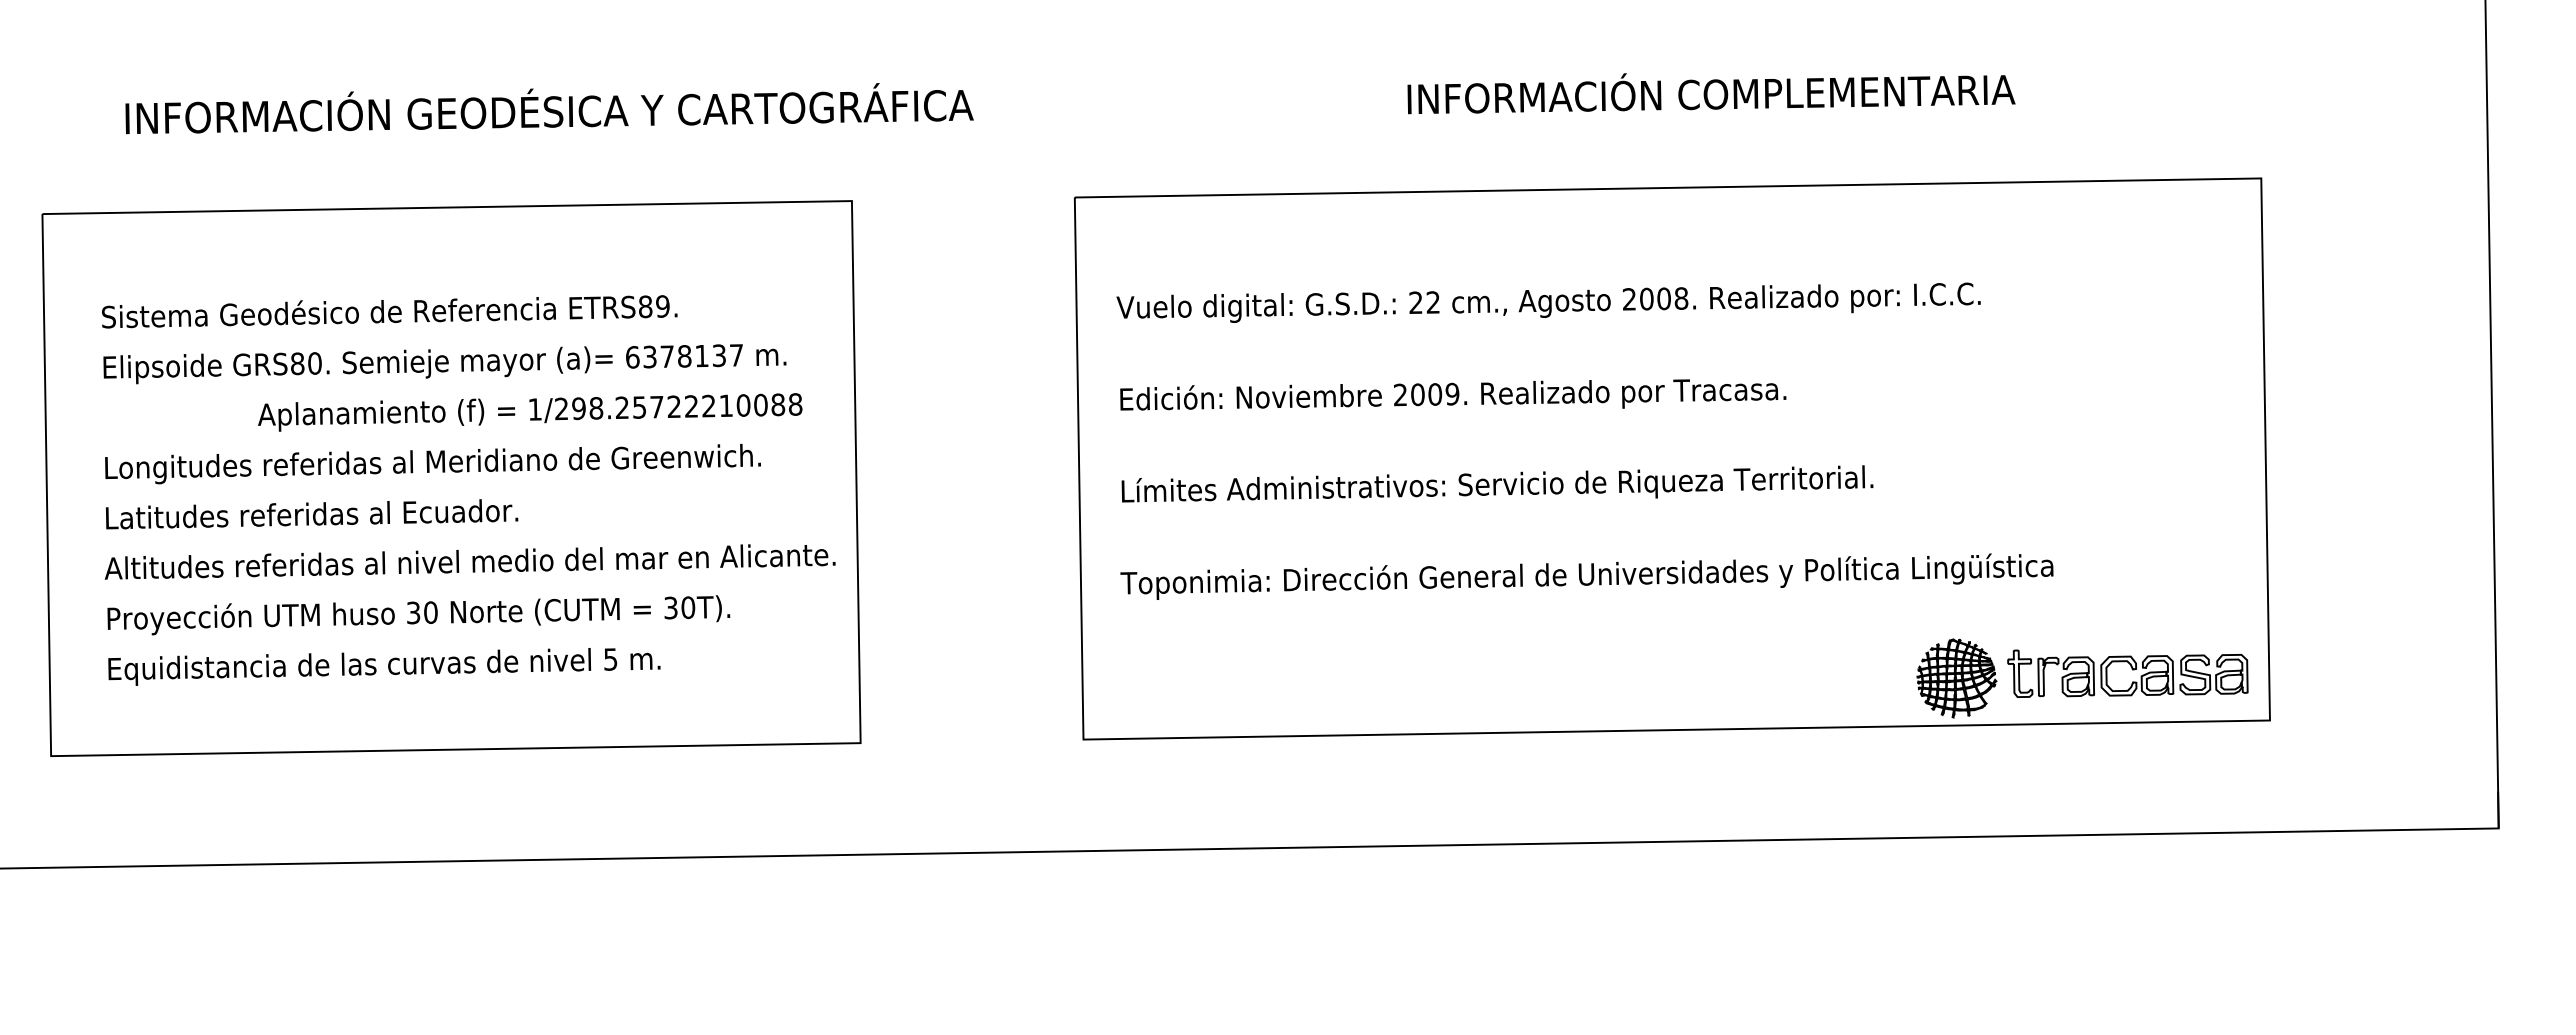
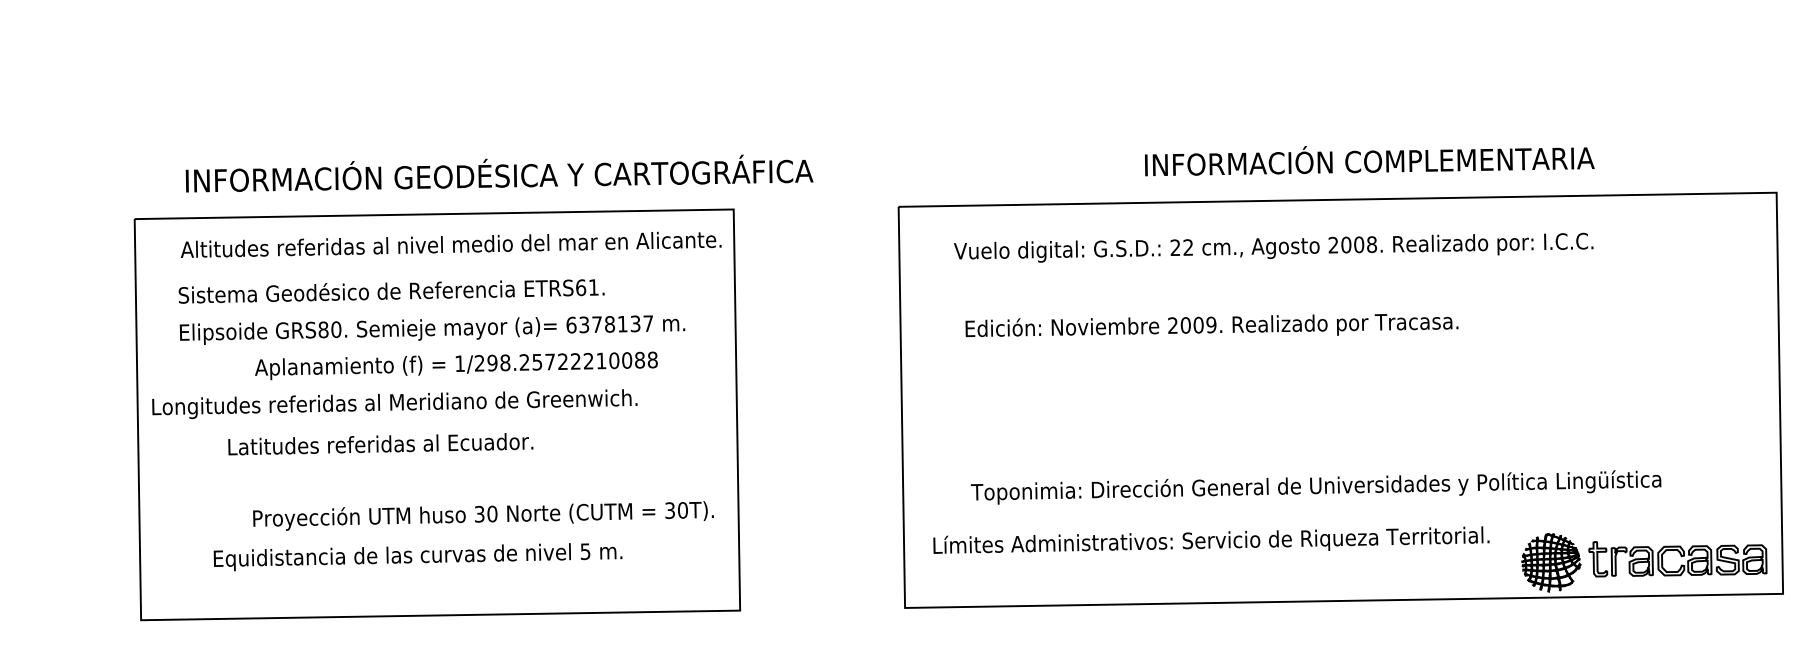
text: (1711, 93) -> (1369, 160), moved
text: (549, 108) -> (499, 173), moved
text: (1548, 302) -> (1273, 247), moved
text: (654, 306) -> (587, 287), ETRS89. -> ETRS61.
text: (1453, 394) -> (1212, 325), moved
text: (530, 412) -> (456, 365), moved
text: (432, 463) -> (394, 403), moved
text: (1497, 483) -> (1211, 539), moved
text: (312, 514) -> (381, 444), moved
text: (469, 561) -> (450, 244), moved
text: (1586, 576) -> (1315, 487), moved
text: (418, 615) -> (483, 516), moved
text: (384, 666) -> (418, 556), moved

